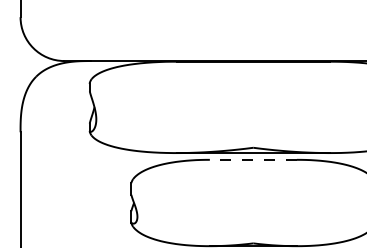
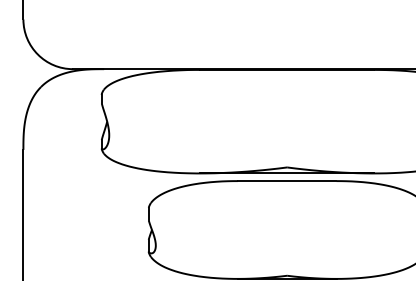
line: (253, 159) -> (287, 180), dashed -> solid

